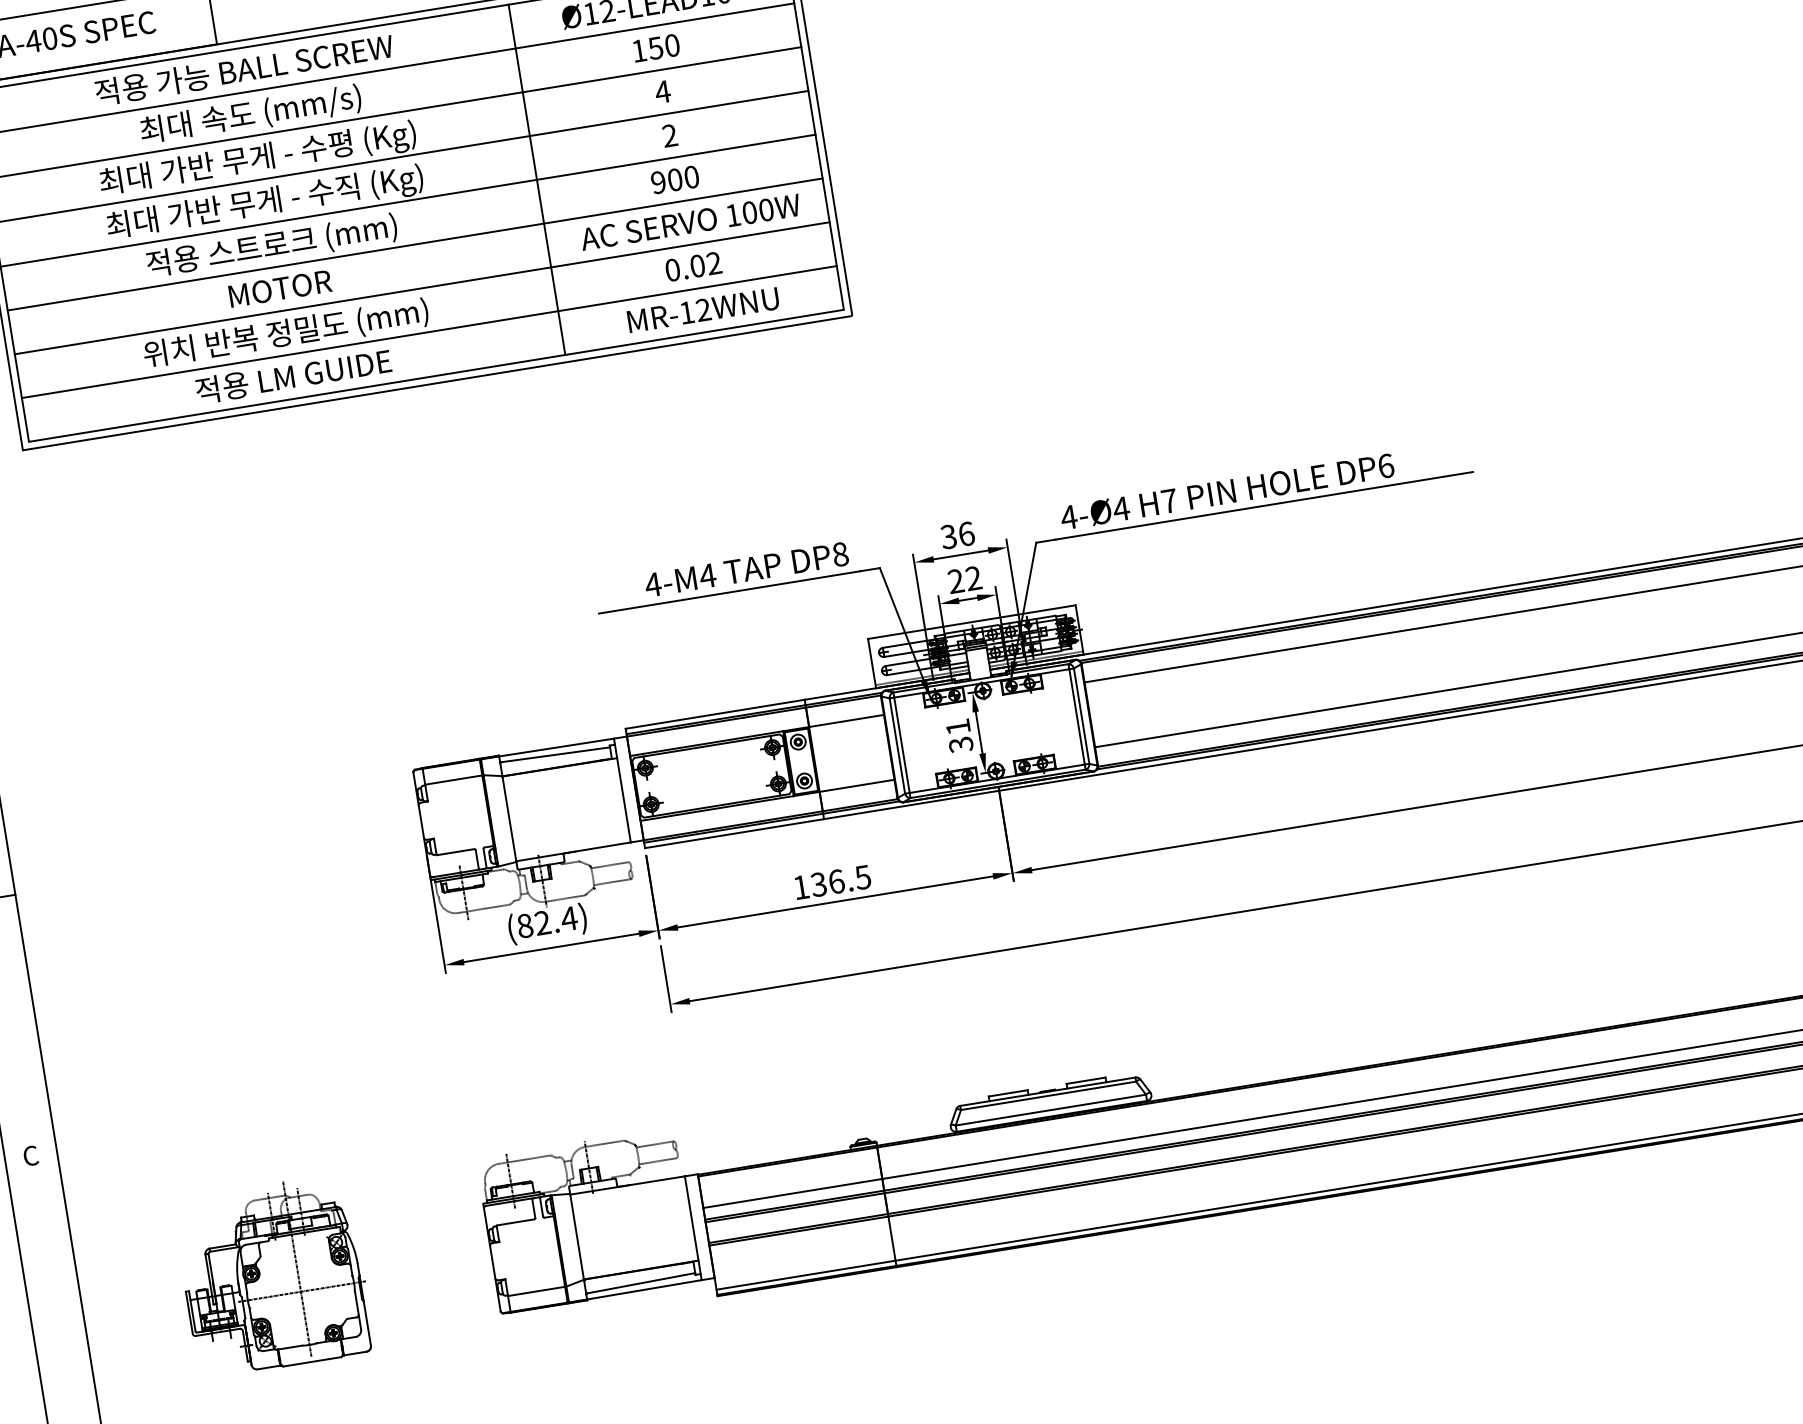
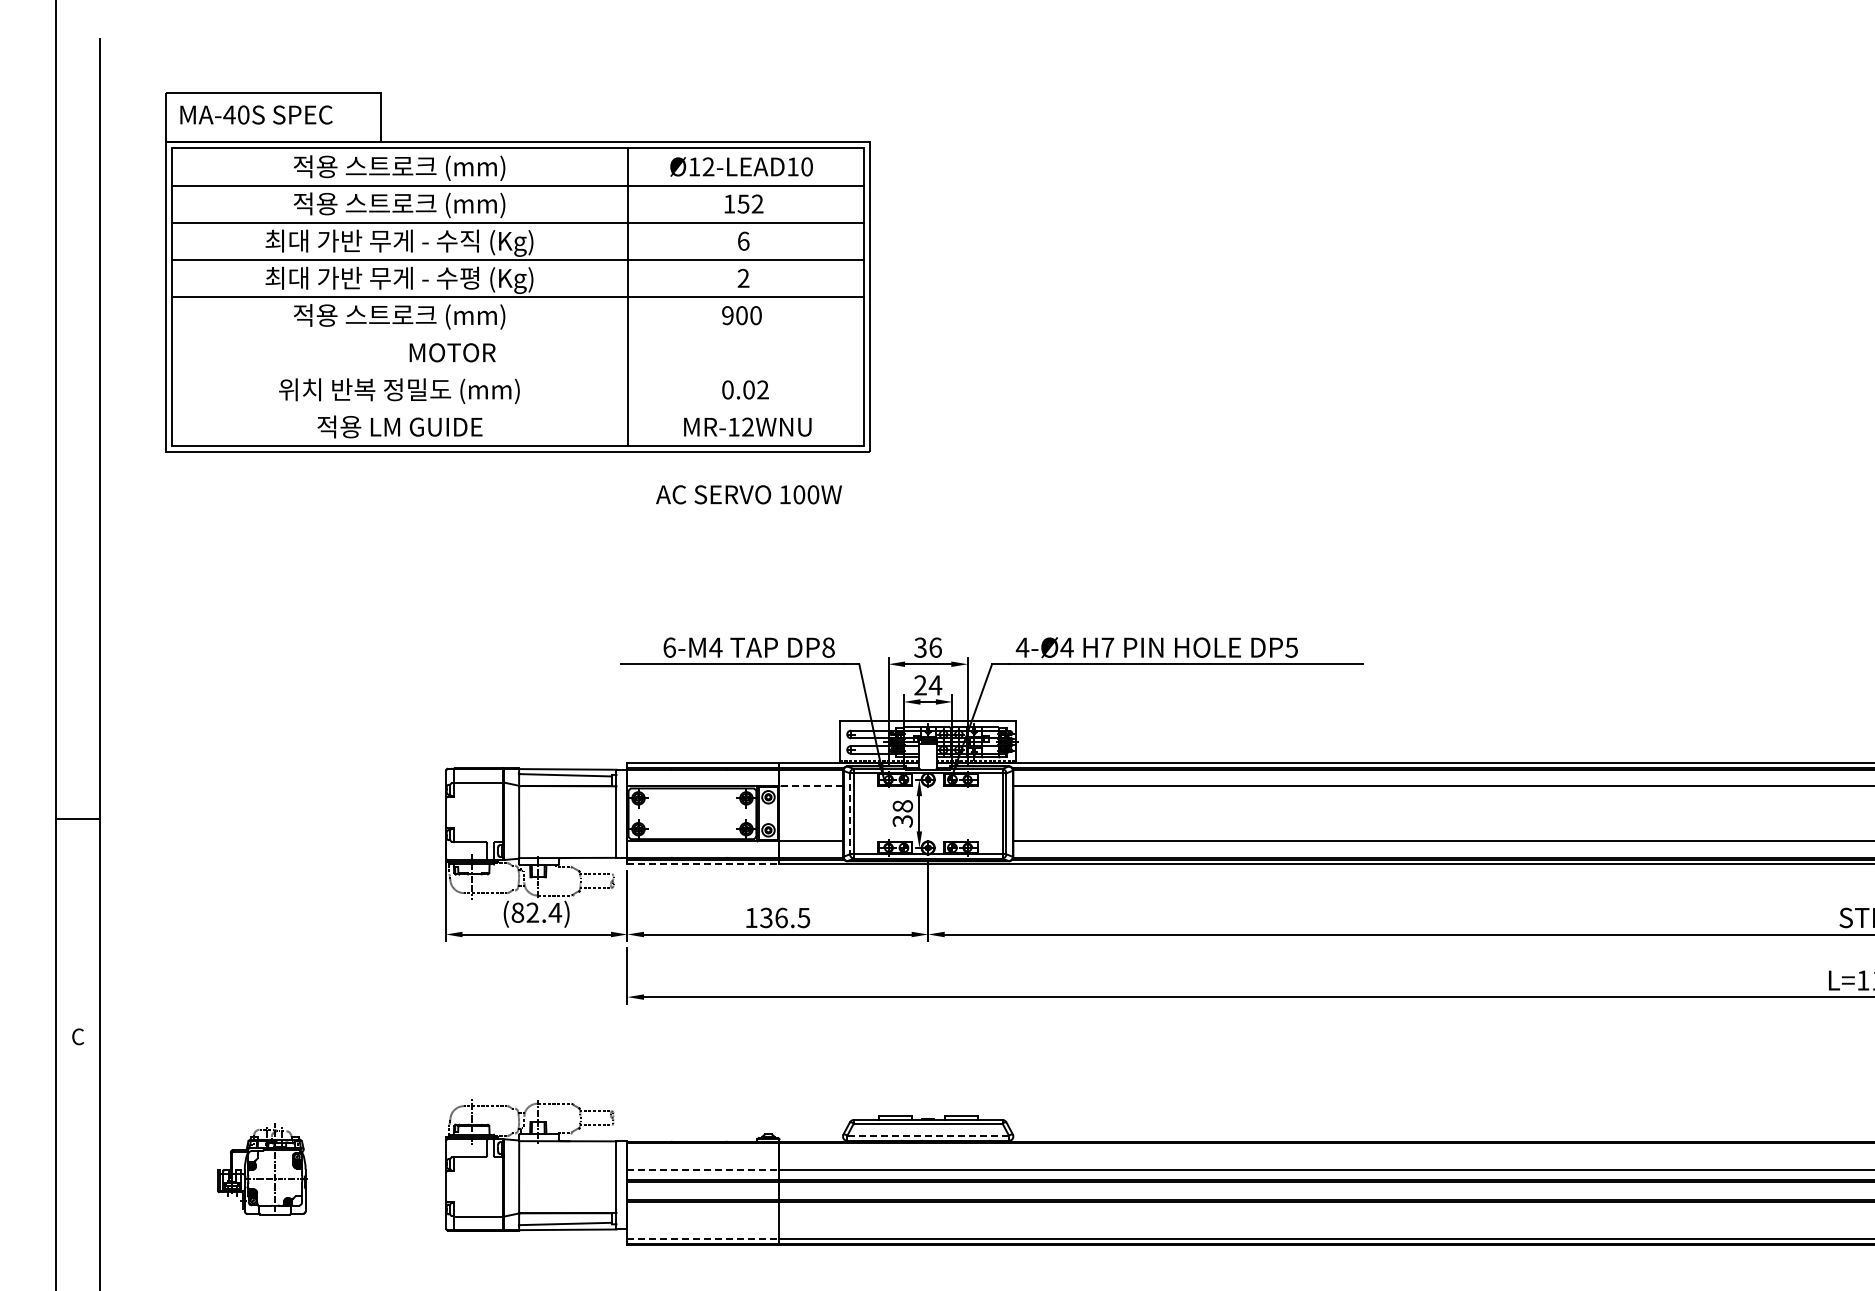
text: (672, 44) -> (757, 203), 150 -> 152
text: (244, 70) -> (400, 167), 적용 가능 BALL SCREW -> 적용 스트로크 (mm)
text: (662, 91) -> (743, 240), 4 -> 6
text: (250, 115) -> (399, 205), 최대 속도 (mm/s) -> 적용 스트로크 (mm)
text: (340, 144) -> (469, 241), 최대 가반 무게 - 수평 (Kg) -> 최대 가반 무게 - 수직 (Kg)
text: (347, 188) -> (469, 278), 최대 가반 무게 - 수직 (Kg) -> 최대 가반 무게 - 수평 (Kg)
text: (689, 222) -> (748, 494), moved
line: (415, 244) -> (518, 334), removed
text: (280, 288) -> (452, 352), moved
line: (422, 288) -> (518, 371), removed
line: (429, 331) -> (518, 408), removed
text: (1385, 465) -> (1291, 647), DP6 -> DP5
text: (973, 578) -> (935, 685), 22 -> 24
text: (653, 584) -> (669, 647), 4-M4 -> 6-M4
line: (846, 721) -> (811, 786), solid -> dashed
text: (957, 727) -> (902, 806), 31 -> 38
line: (896, 746) -> (849, 814), solid -> dashed
line: (734, 833) -> (703, 864), solid -> dashed
line: (1051, 1109) -> (928, 1135), solid -> dashed
line: (792, 1194) -> (703, 1170), solid -> dashed
part: (273, 1275) -> (262, 1168), size x0.6
line: (806, 1275) -> (703, 1239), solid -> dashed

